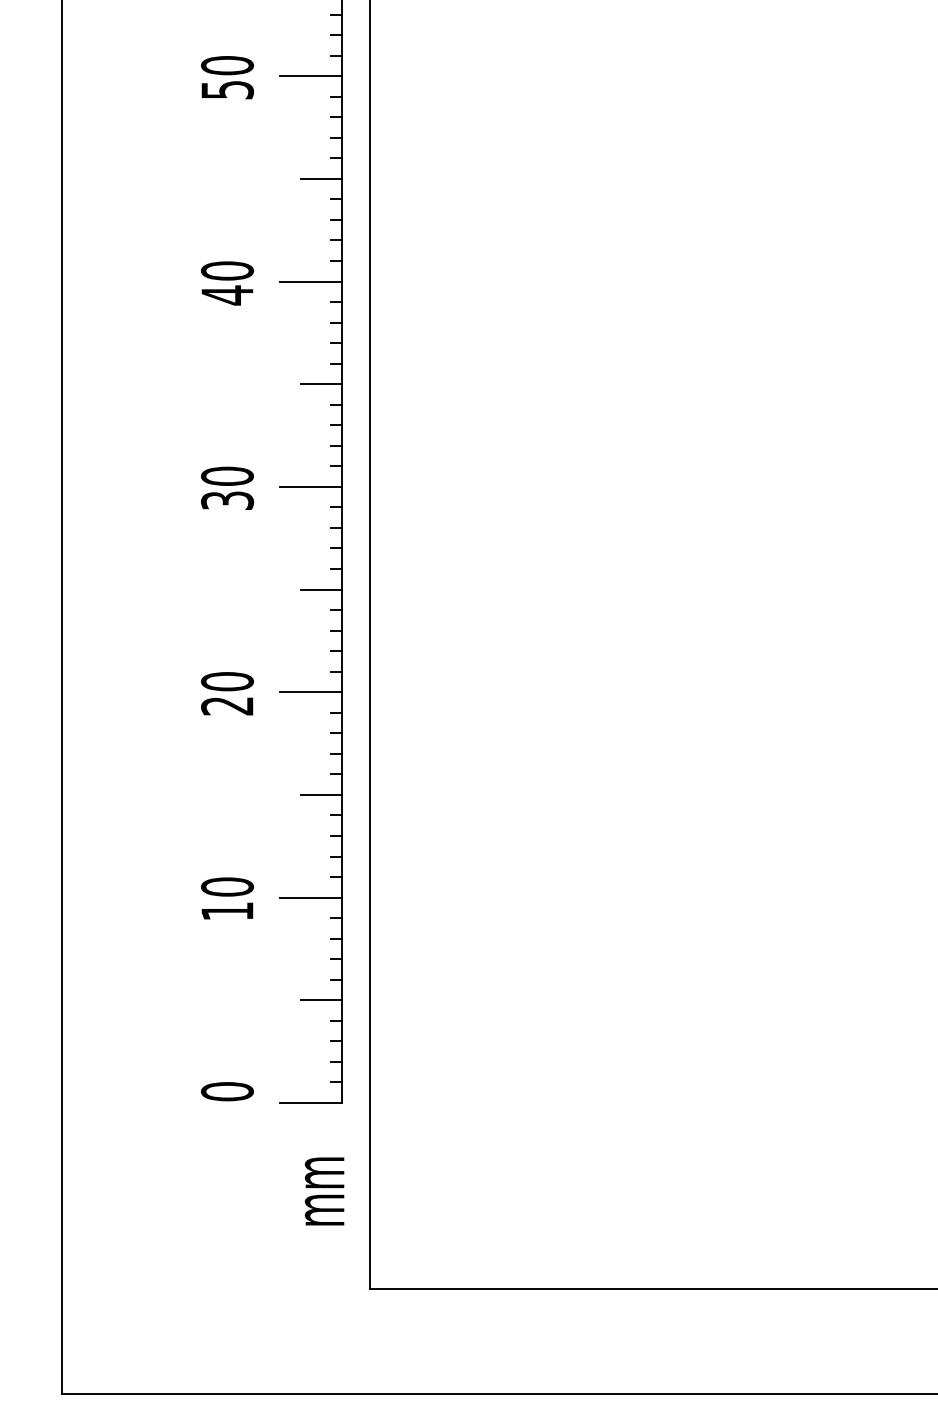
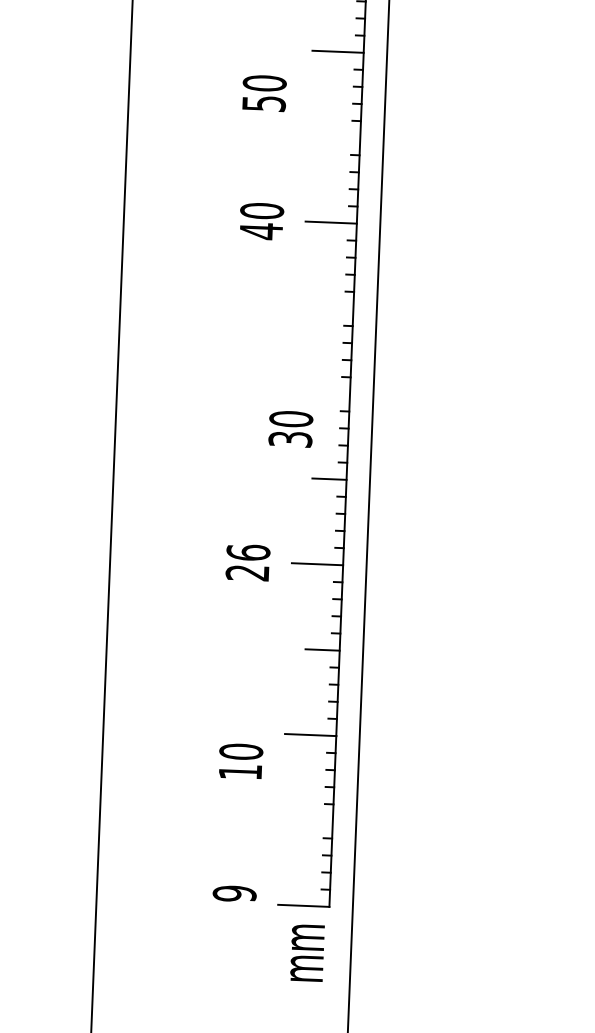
text: (227, 77) -> (264, 93), moved
line: (320, 178) -> (342, 137), removed
line: (320, 384) -> (335, 308), removed
line: (310, 486) -> (324, 393), removed
text: (227, 487) -> (290, 428), moved
text: (227, 681) -> (248, 552), 20 -> 26
text: (227, 898) -> (240, 761), moved
line: (320, 1000) -> (315, 820), removed
text: (227, 1091) -> (234, 893), 0 -> 9
text: (324, 1191) -> (307, 953), moved

